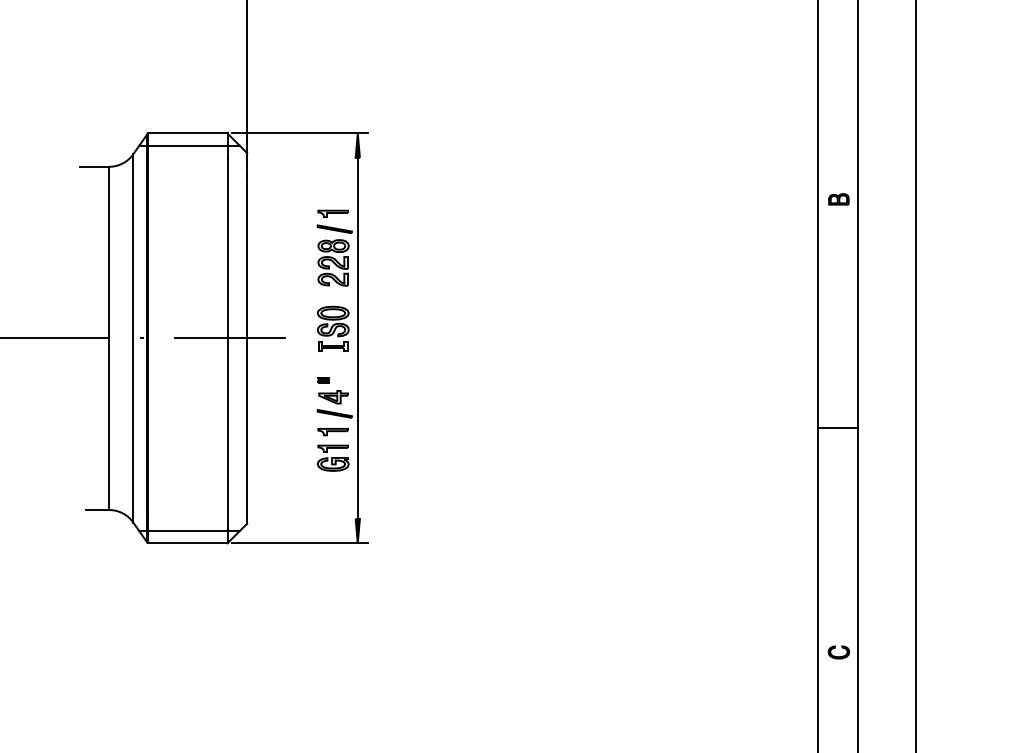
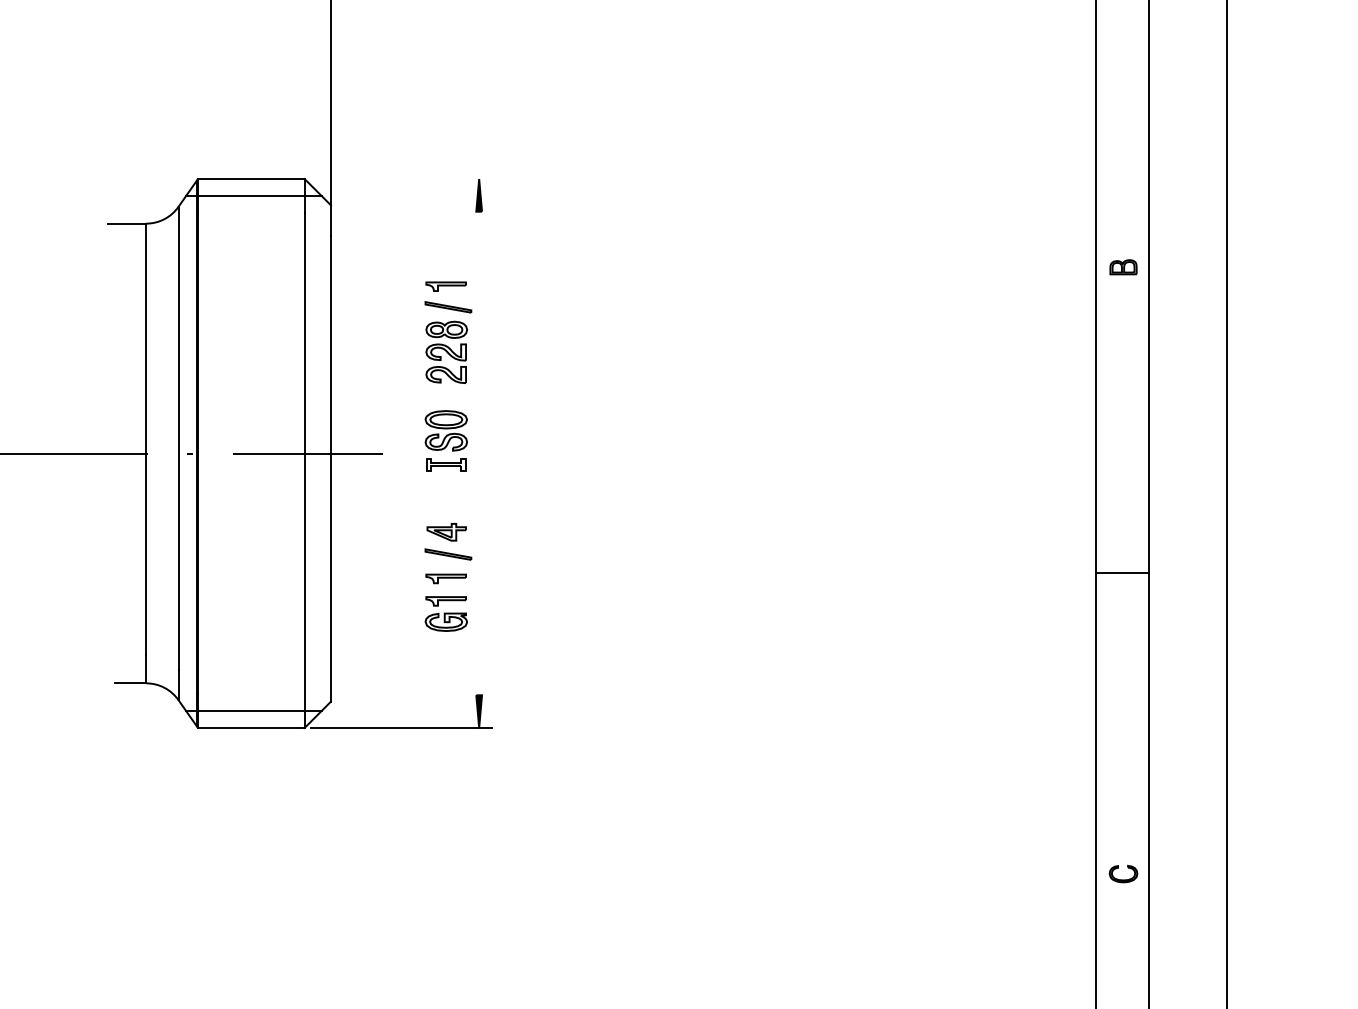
line: (299, 133) -> (401, 179), removed
line: (357, 337) -> (478, 452), removed
part: (323, 380) -> (433, 509), removed

